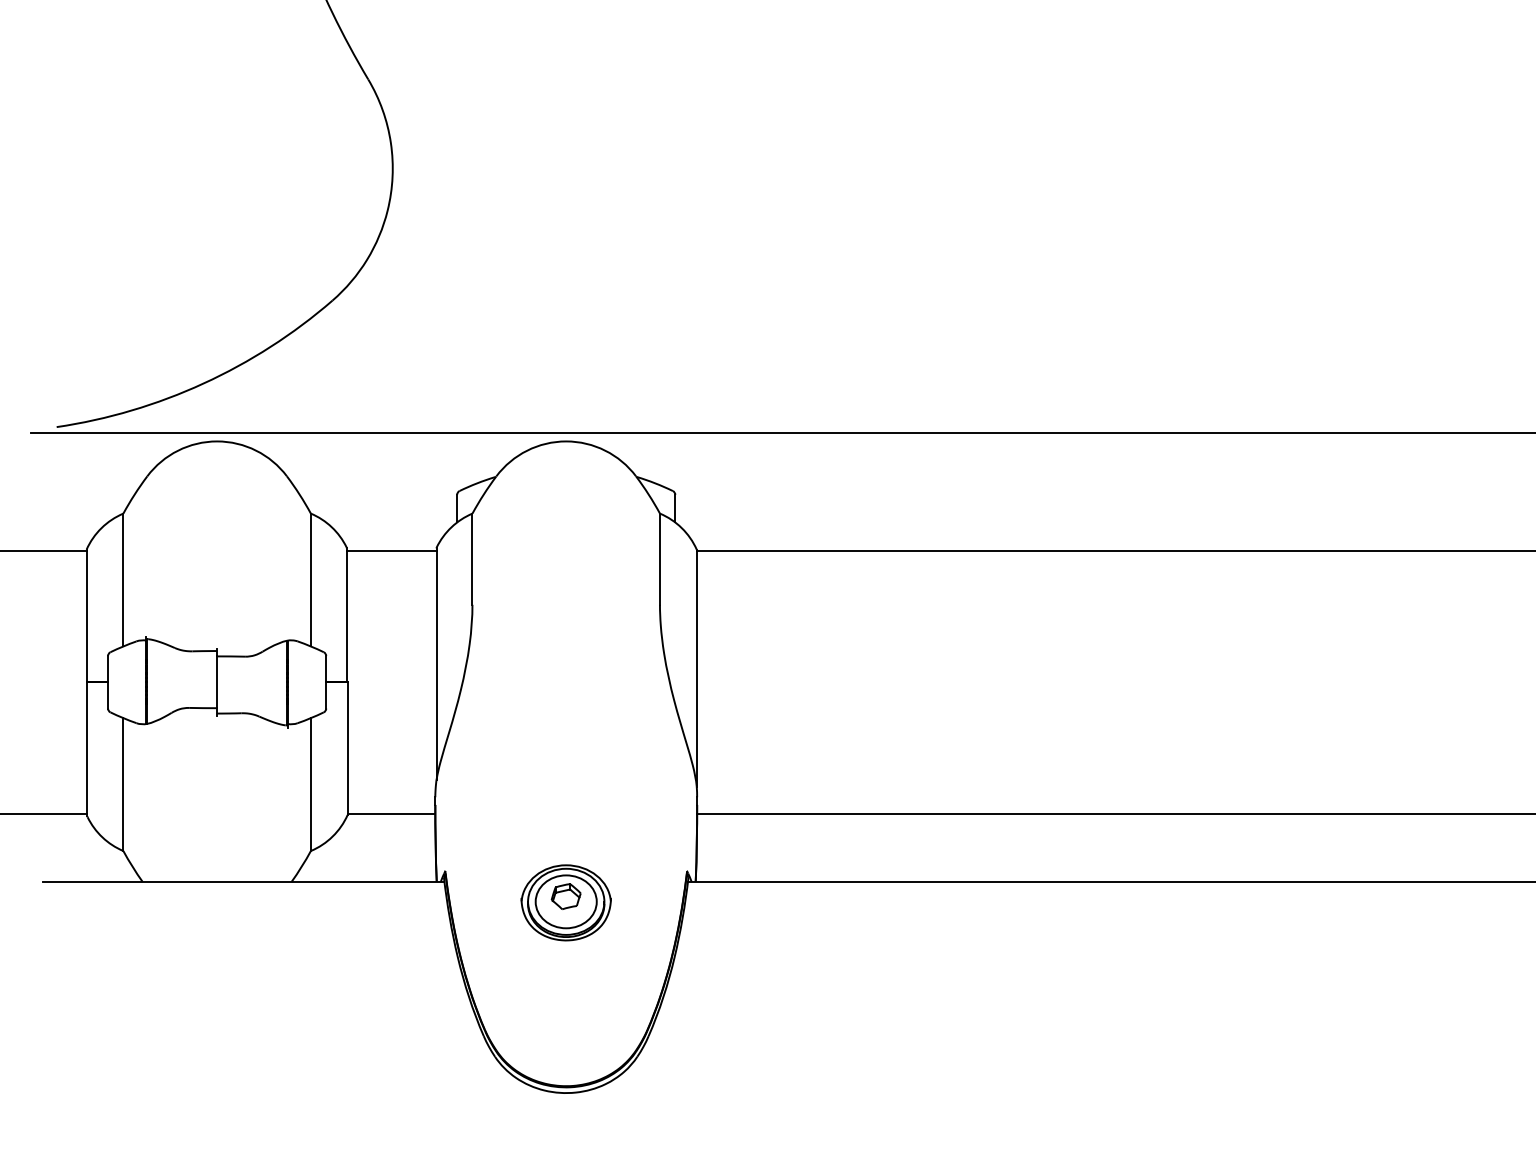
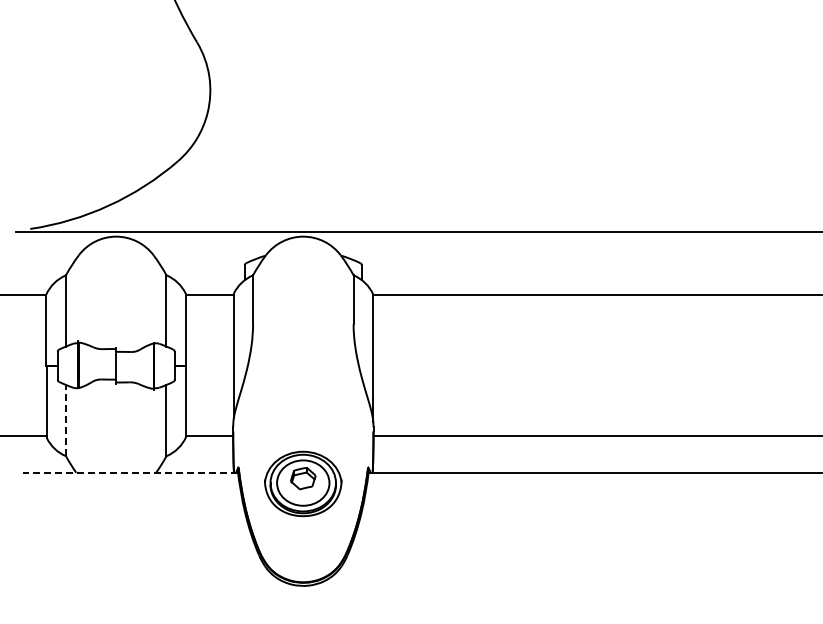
line: (122, 784) -> (65, 420), solid -> dashed
line: (243, 881) -> (130, 472), solid -> dashed
part: (566, 901) -> (303, 483), size x1.6

